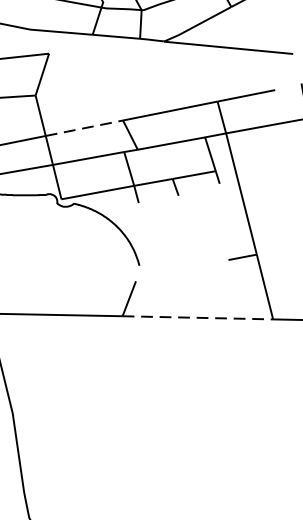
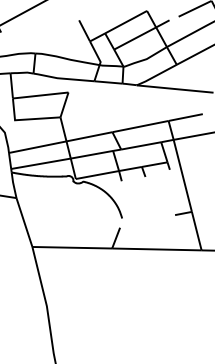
line: (84, 127) -> (89, 136), dashed -> solid
line: (197, 317) -> (156, 249), dashed -> solid

